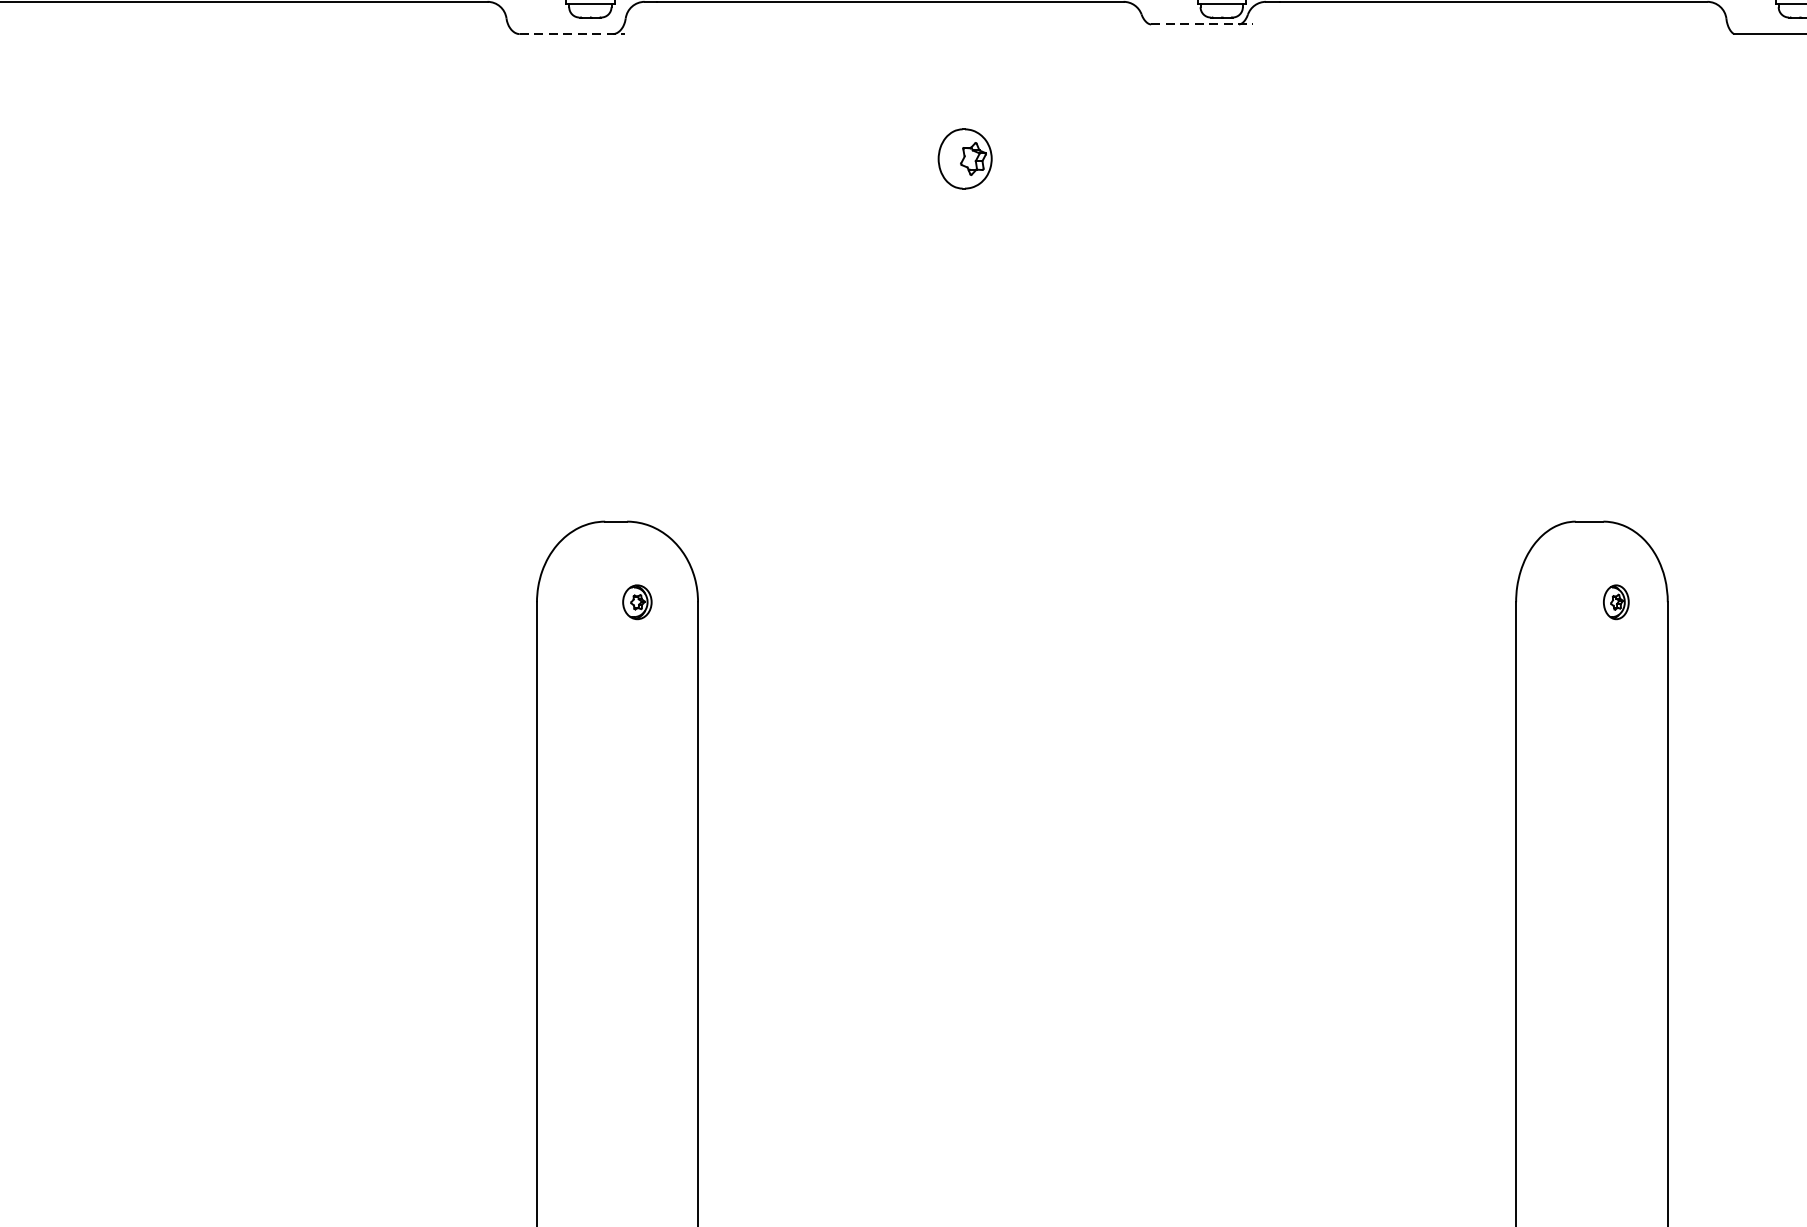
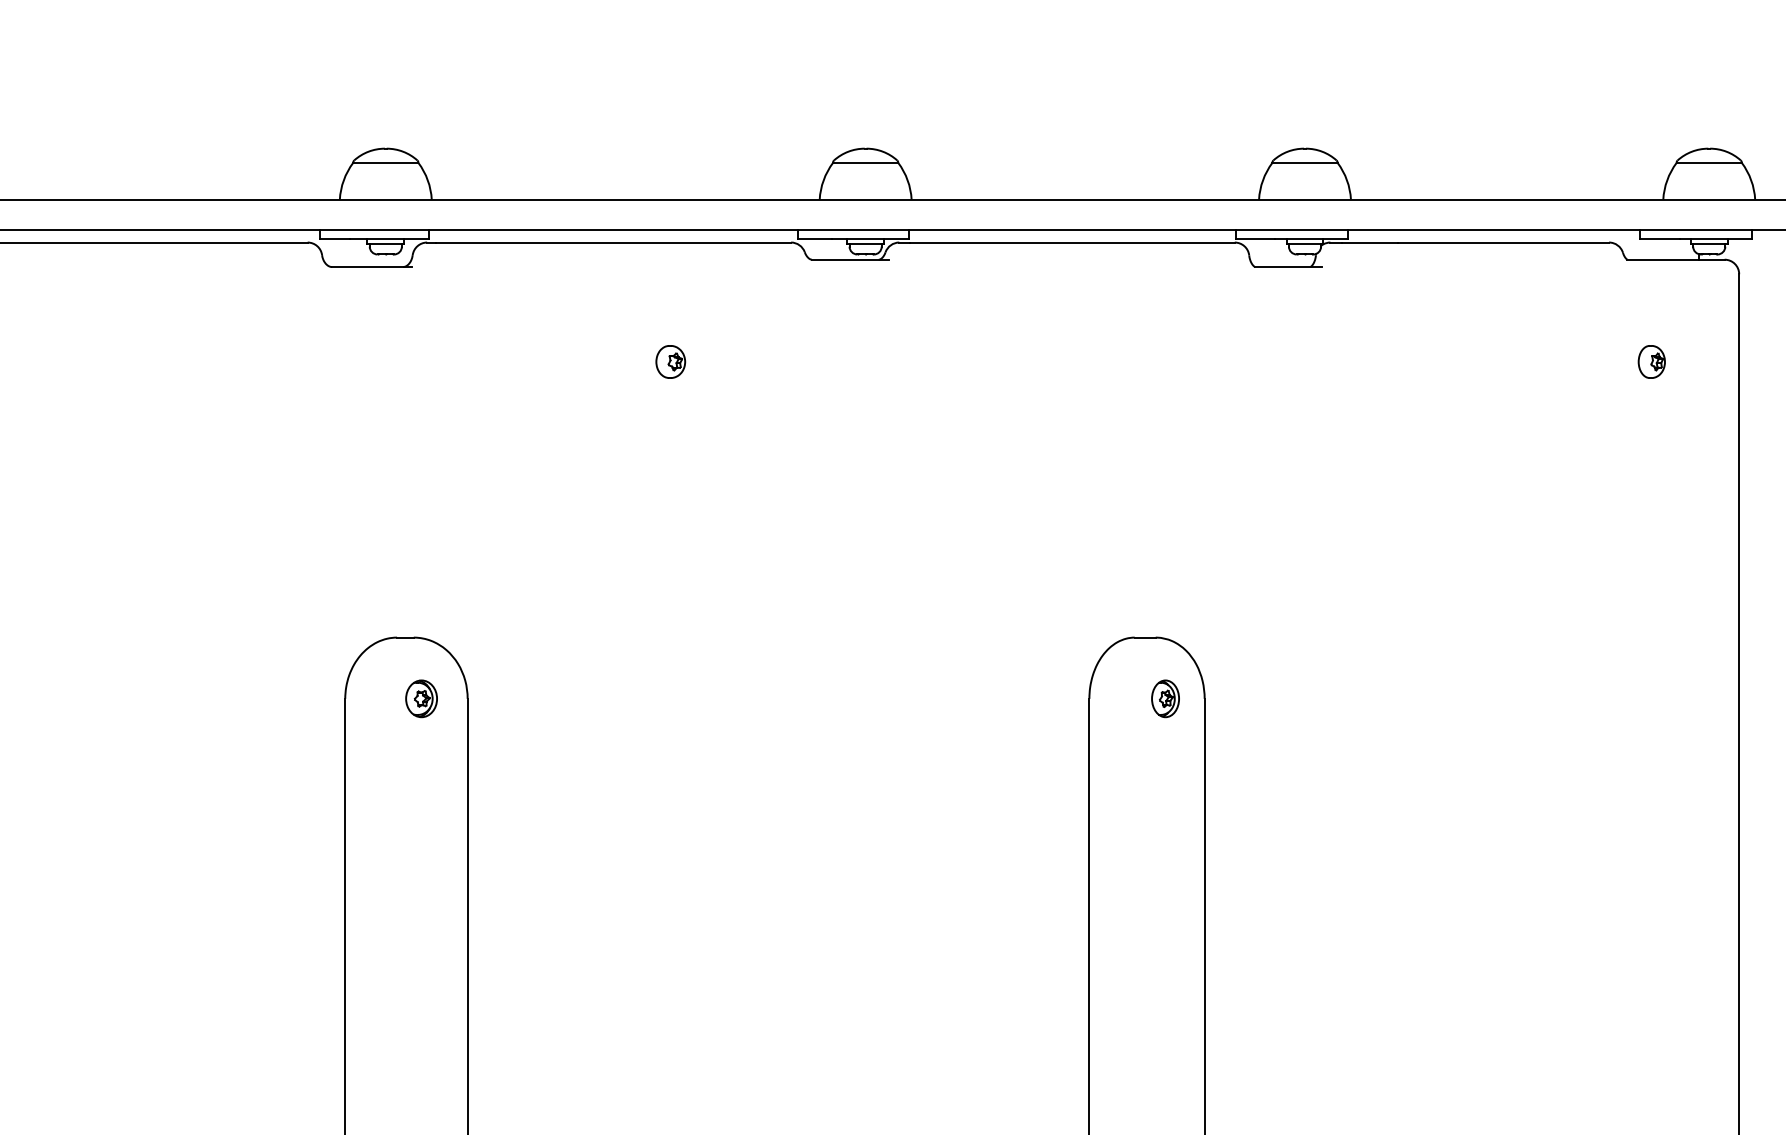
line: (1201, 24) -> (850, 259), dashed -> solid
line: (572, 34) -> (372, 267), dashed -> solid
part: (964, 158) -> (670, 361), size x0.71
part: (637, 601) -> (421, 698), size x1.43
part: (1616, 601) -> (1165, 698), size x1.43

